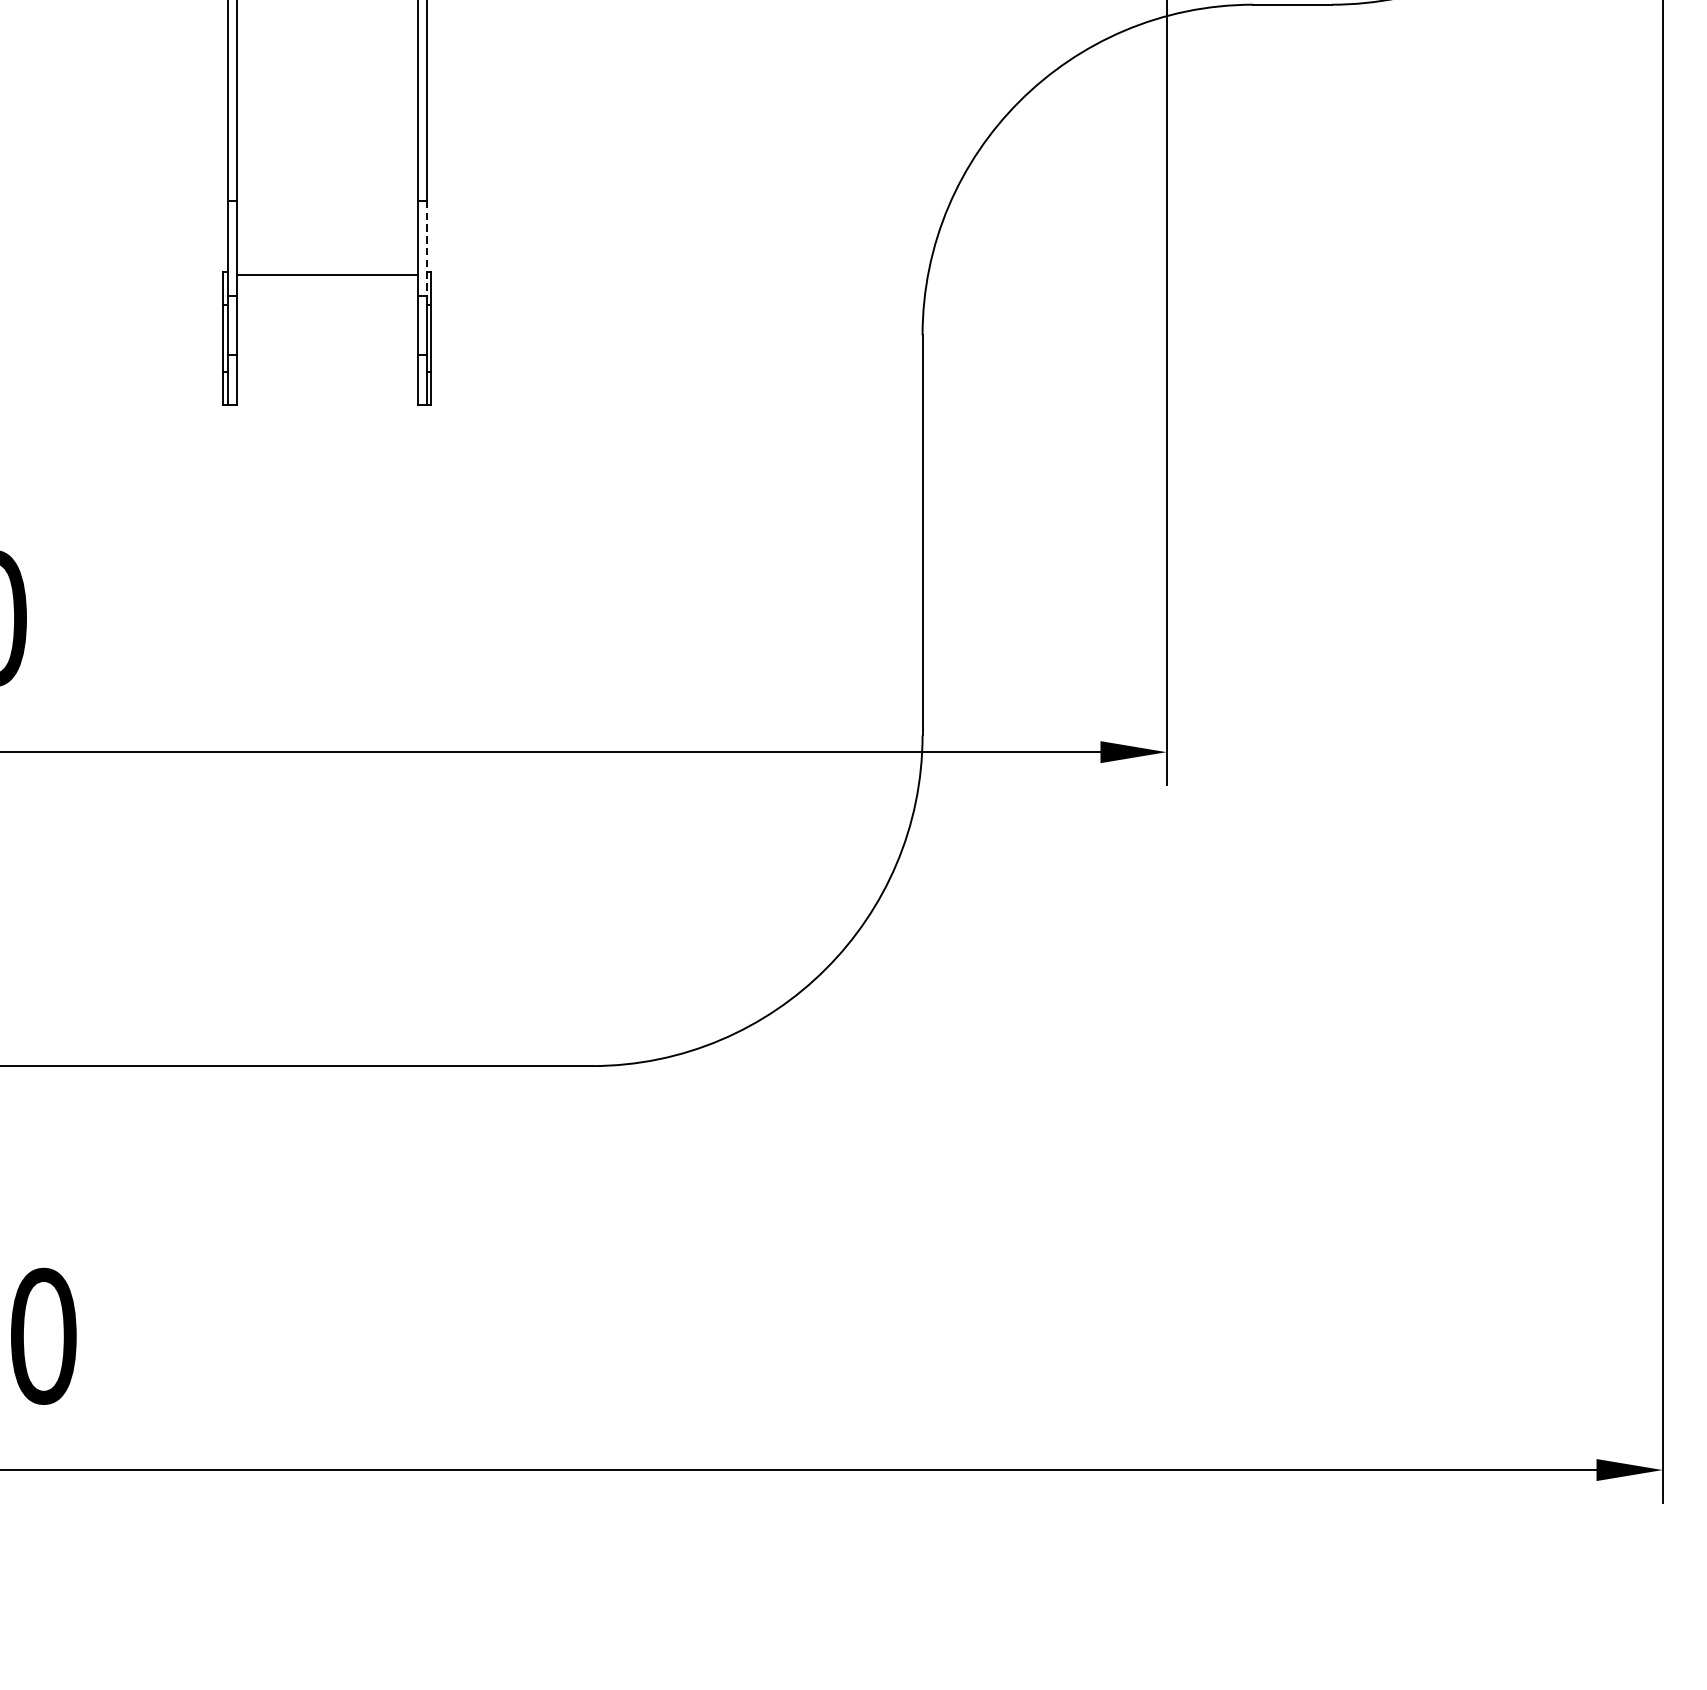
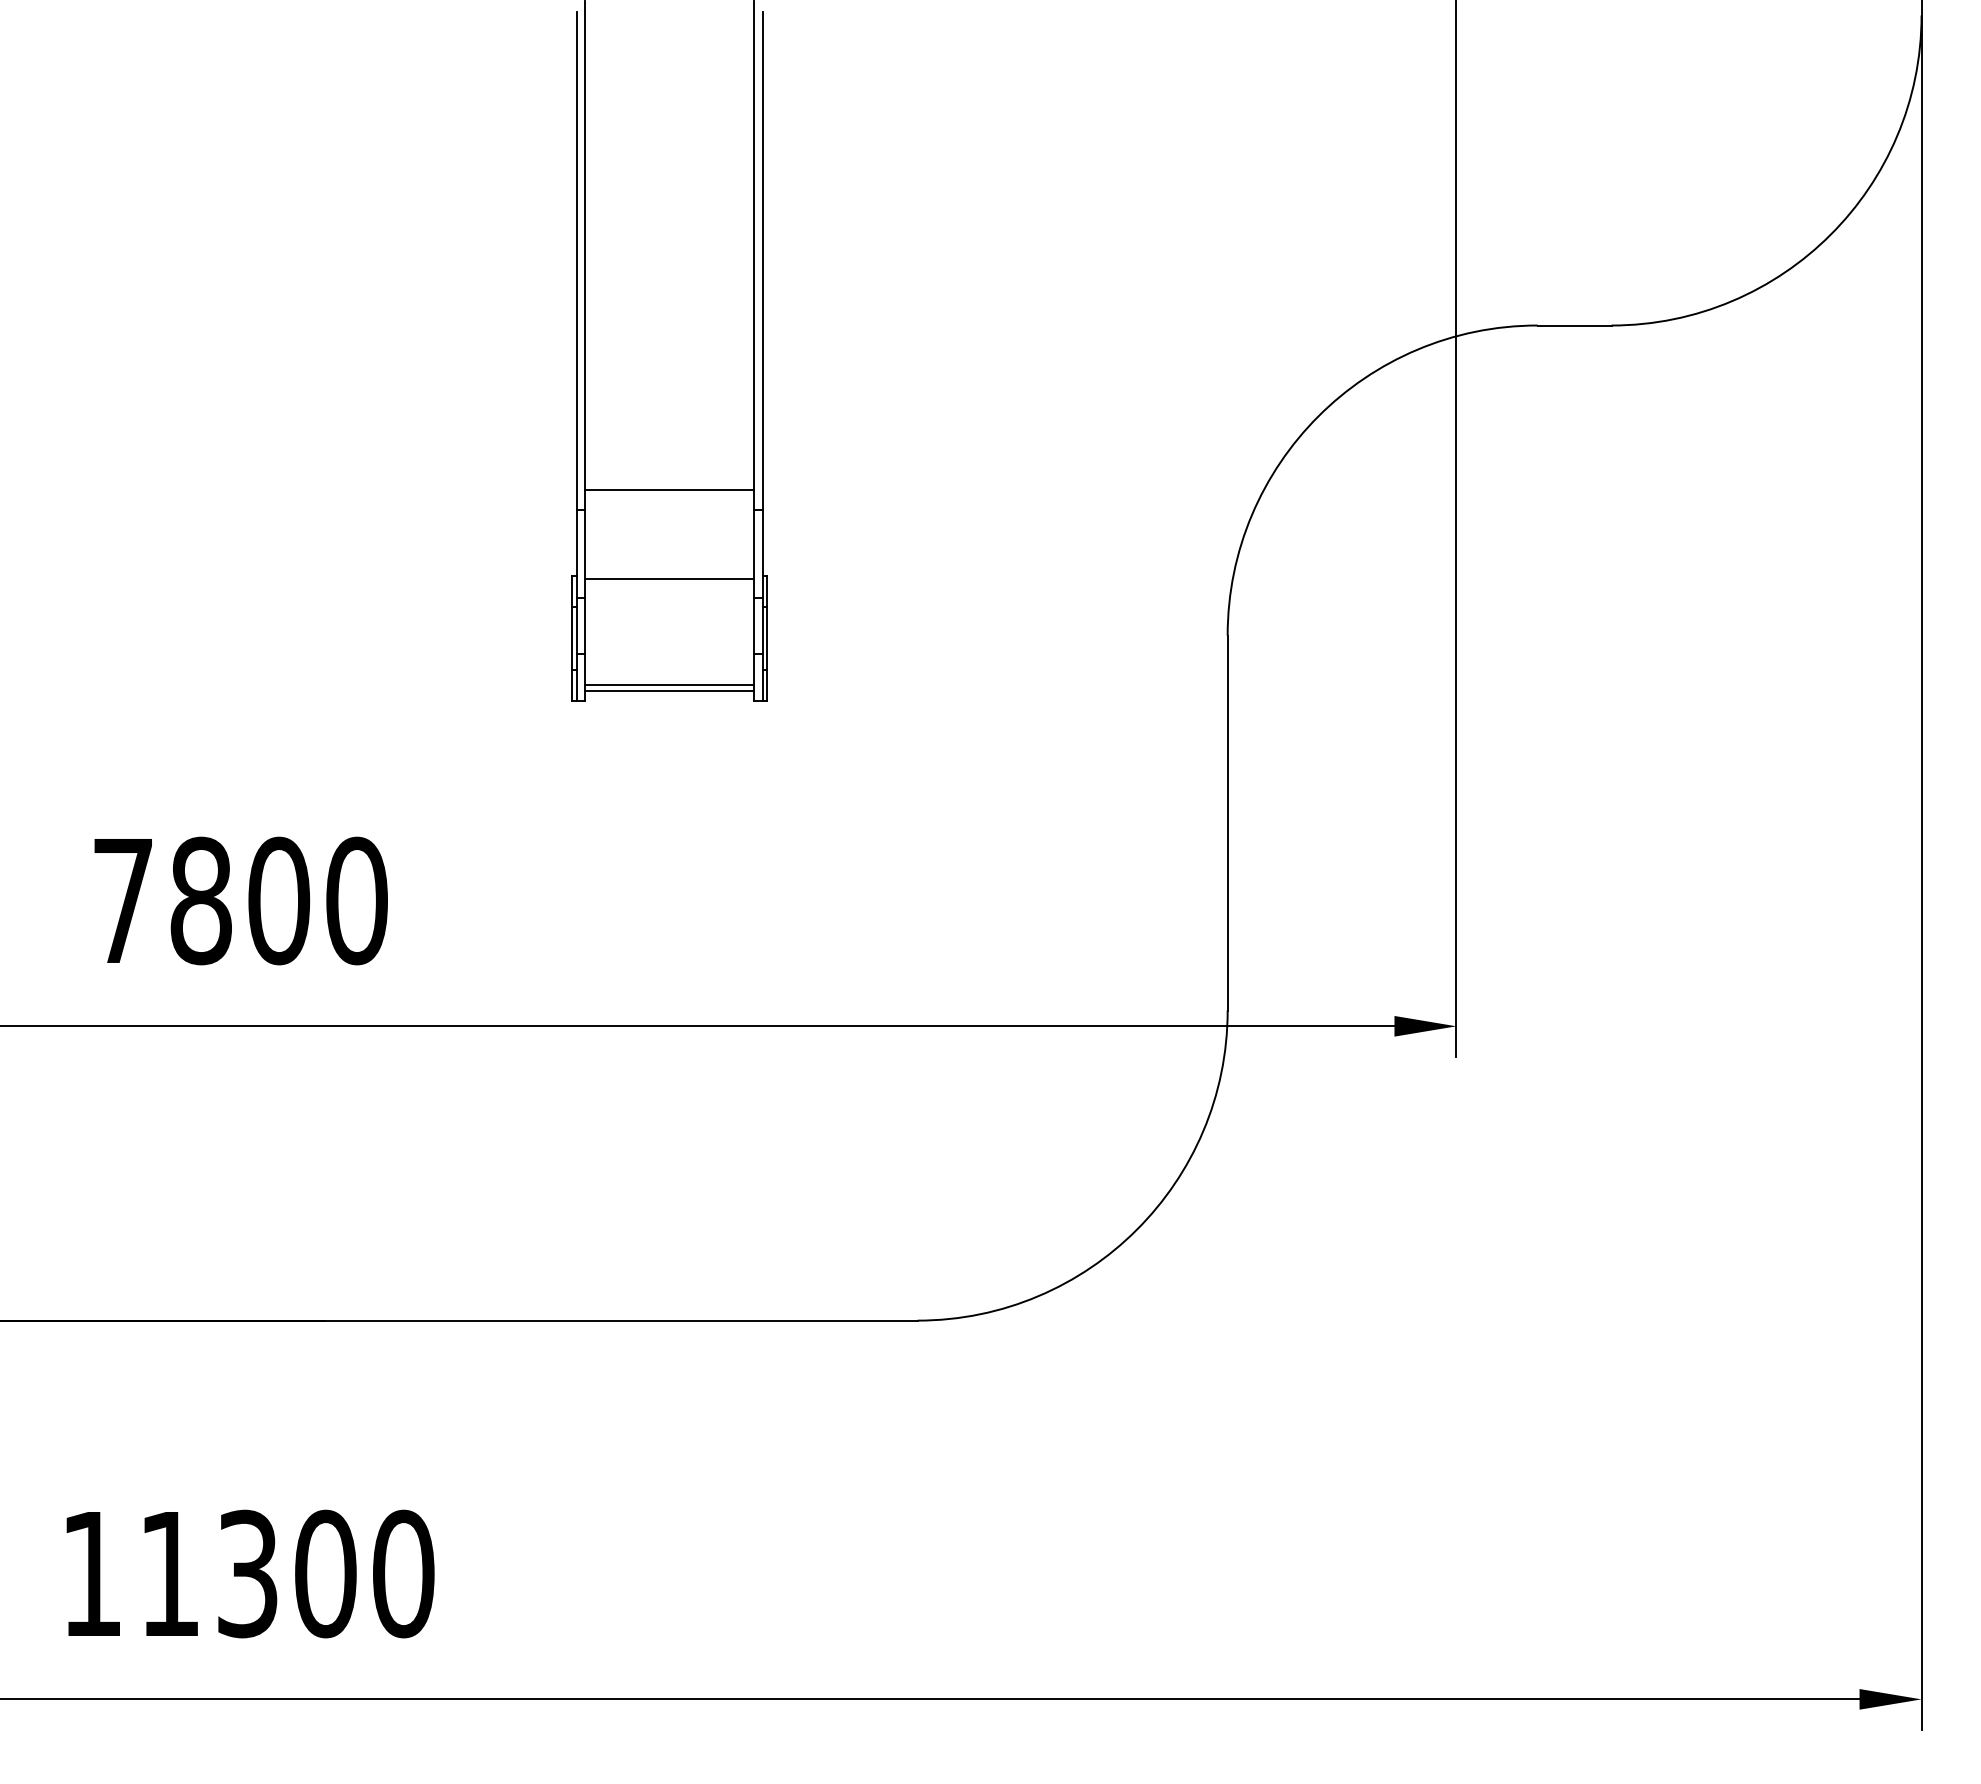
line: (327, 179) -> (669, 489), added
line: (426, 248) -> (762, 554), dashed -> solid
line: (327, 388) -> (669, 685), added
line: (327, 393) -> (669, 690), added

